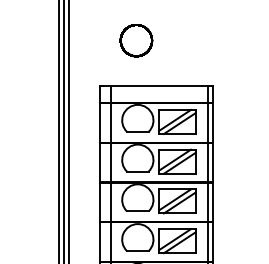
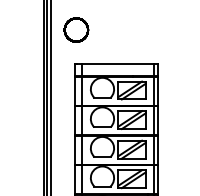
part: (136, 39) -> (76, 29), moved

